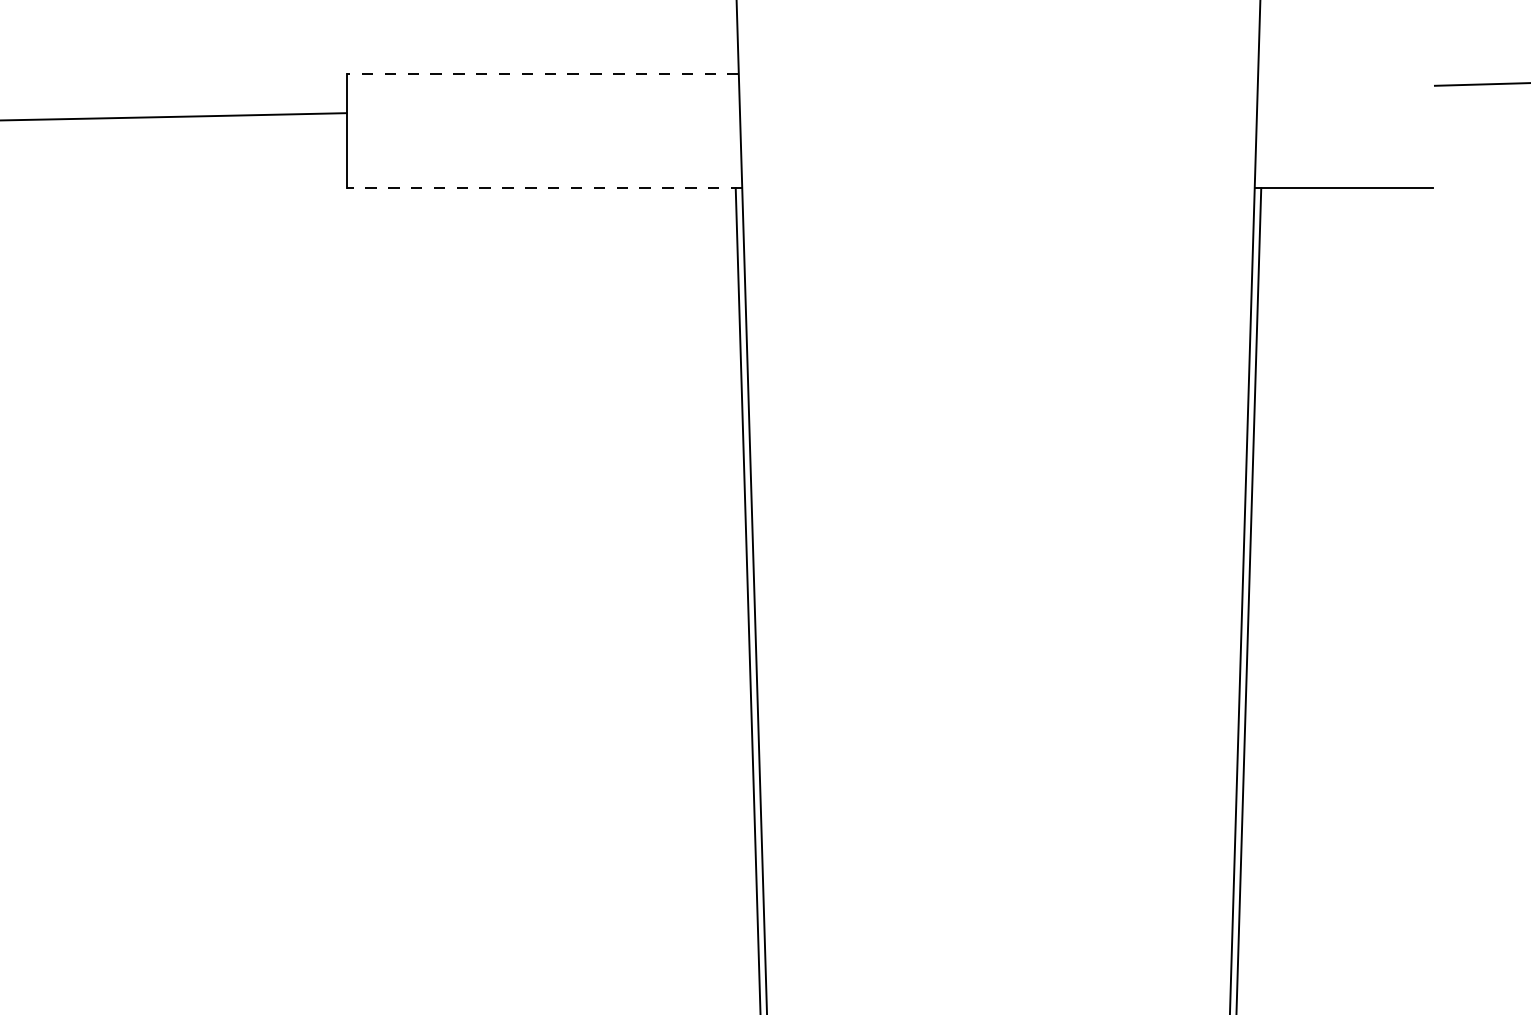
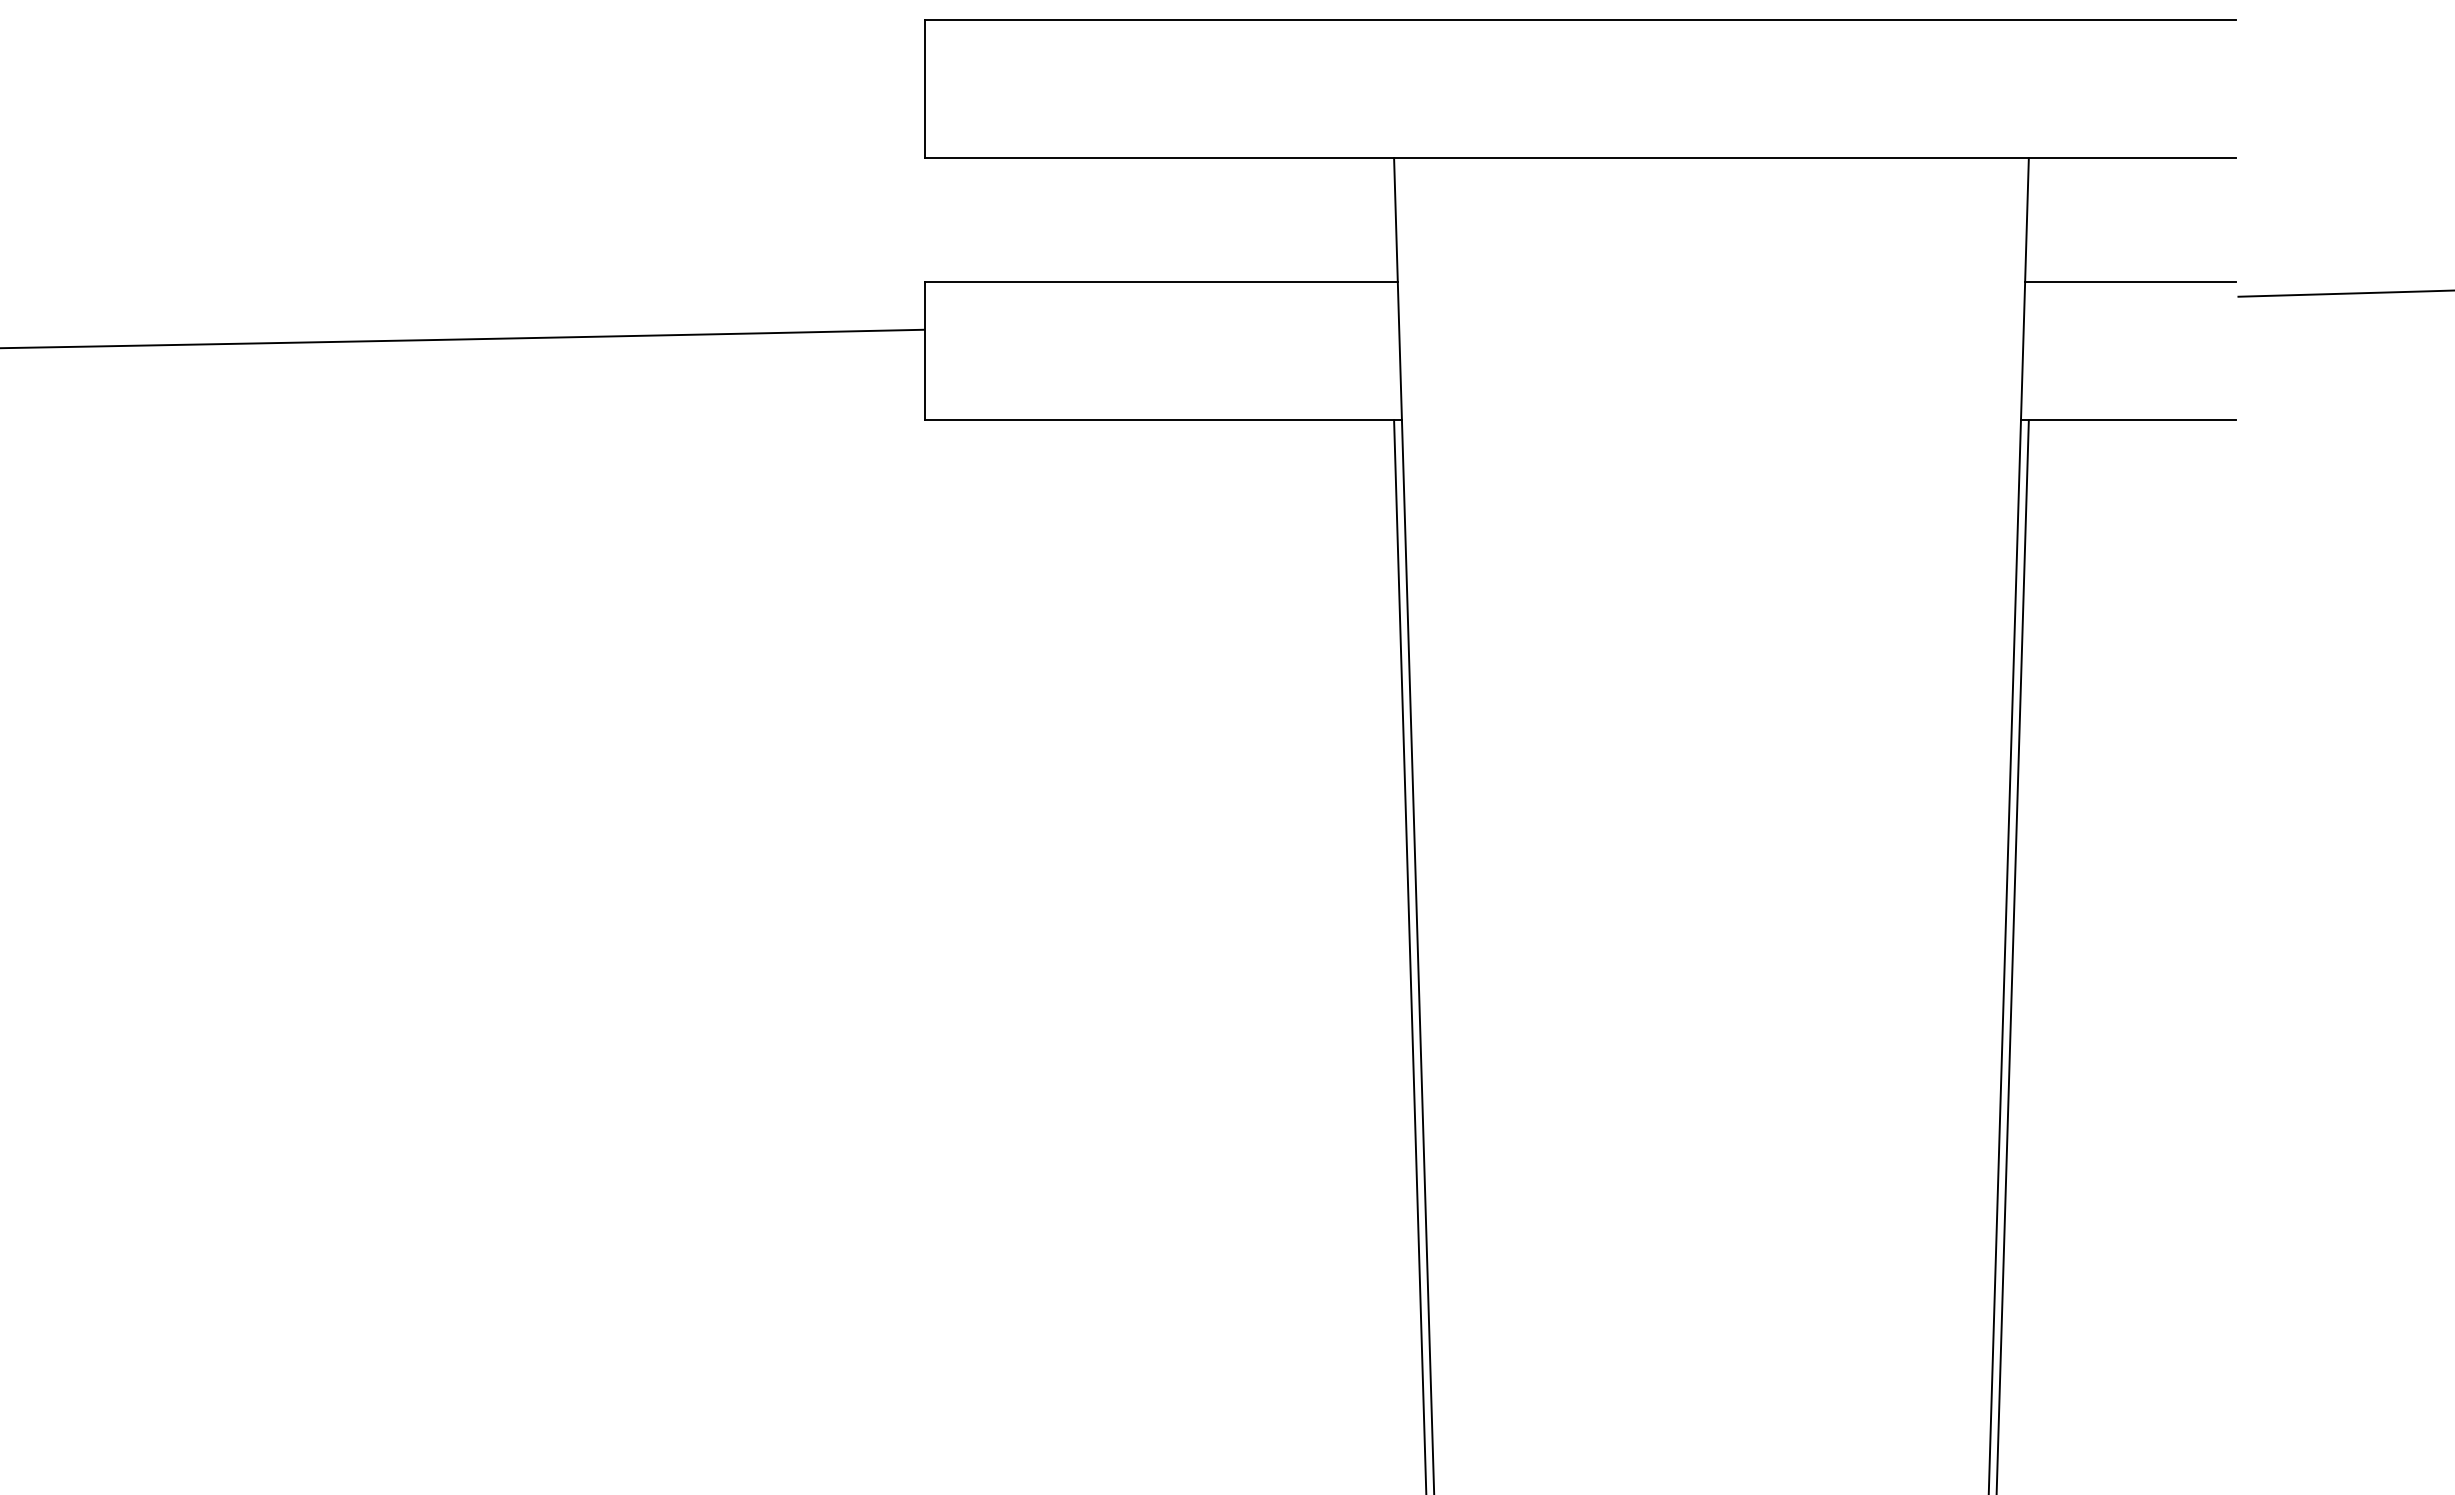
line: (542, 74) -> (1160, 282), dashed -> solid
line: (1345, 74) -> (2130, 282), added
line: (544, 188) -> (1163, 420), dashed -> solid

